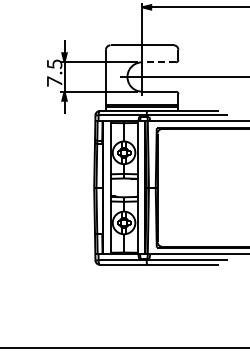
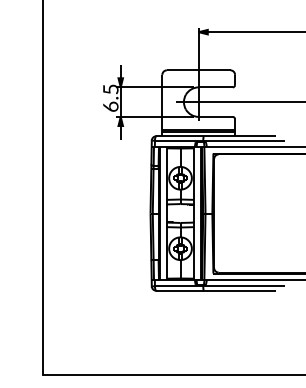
line: (158, 62) -> (215, 87), dashed -> solid
text: (54, 81) -> (110, 106), 7.5 -> 6.5

